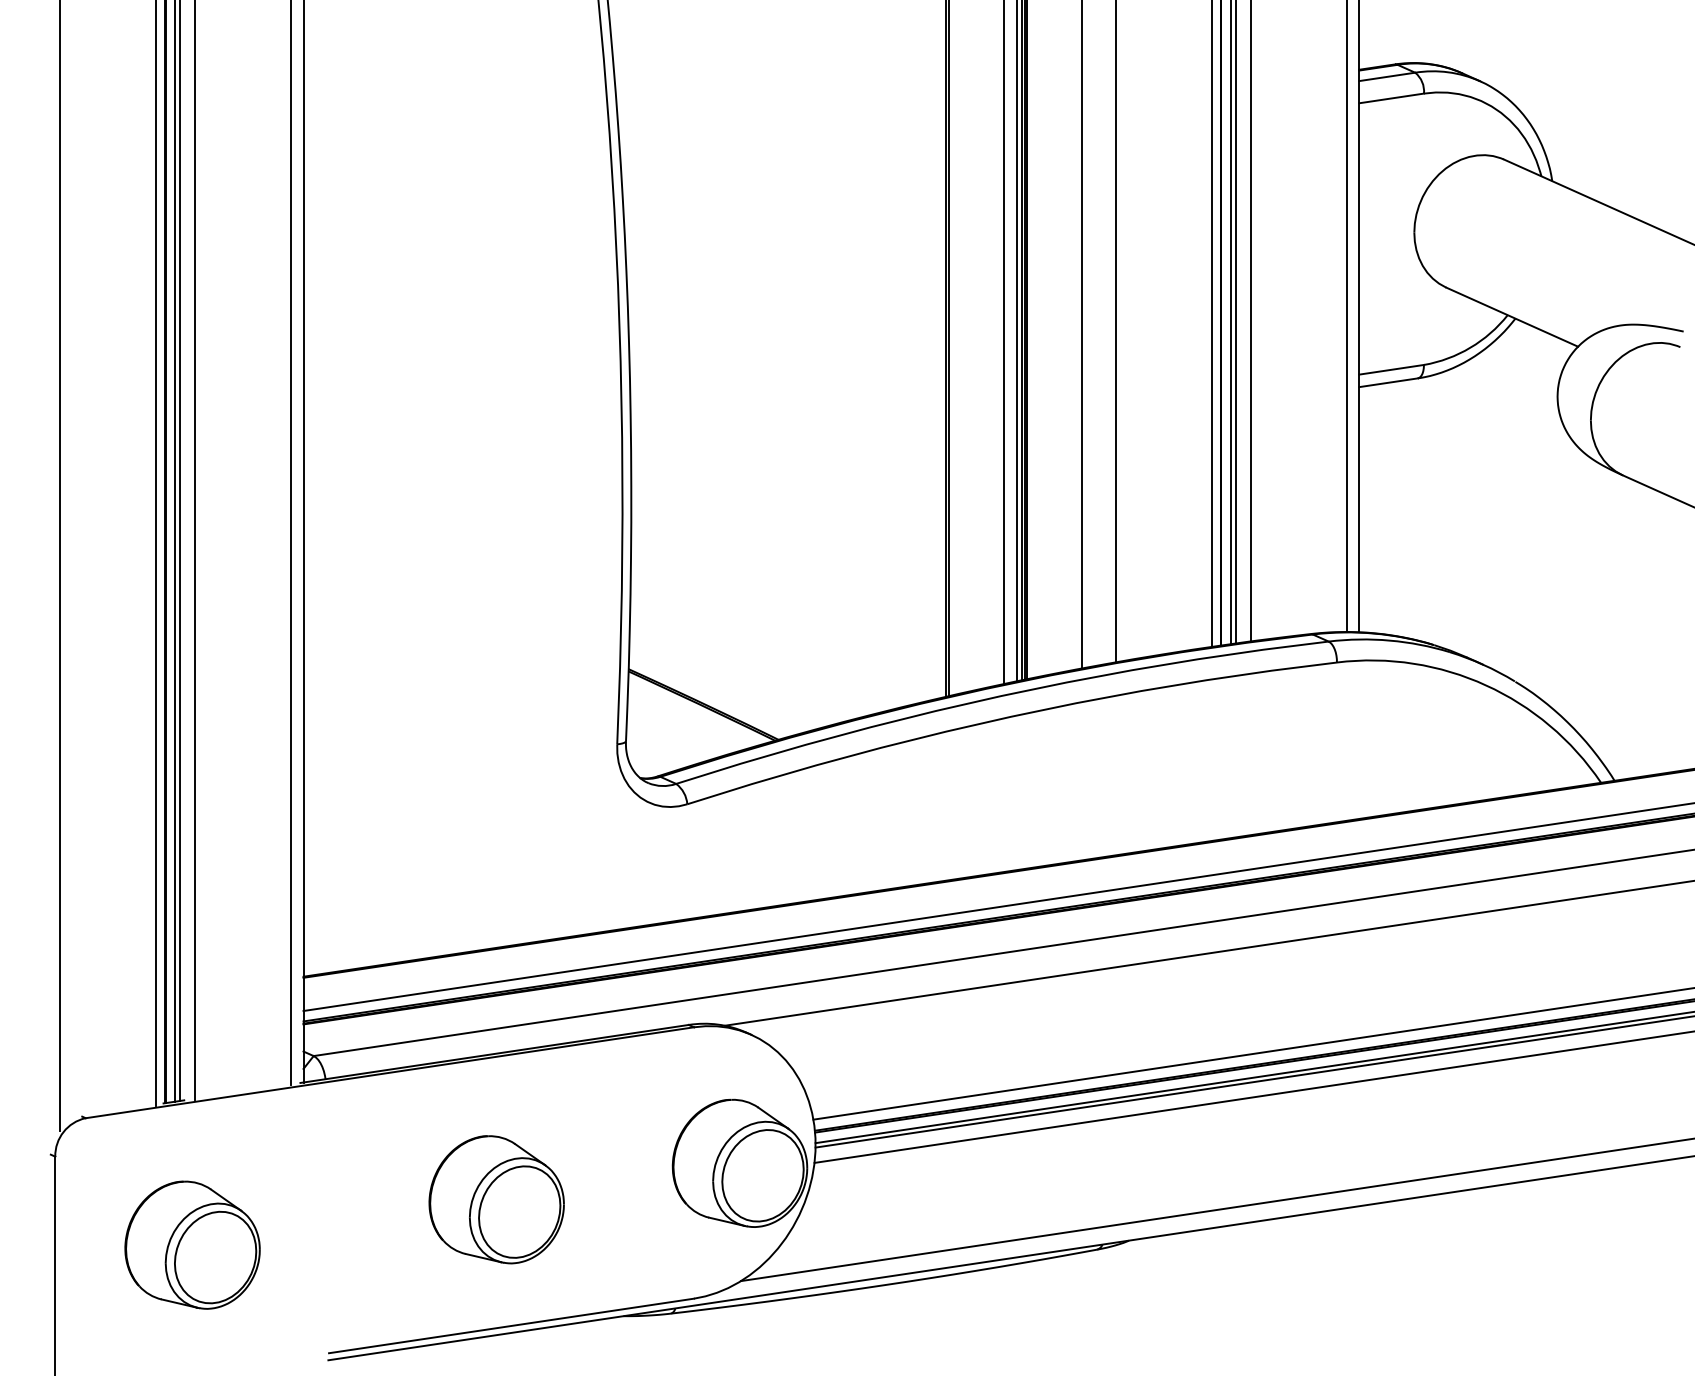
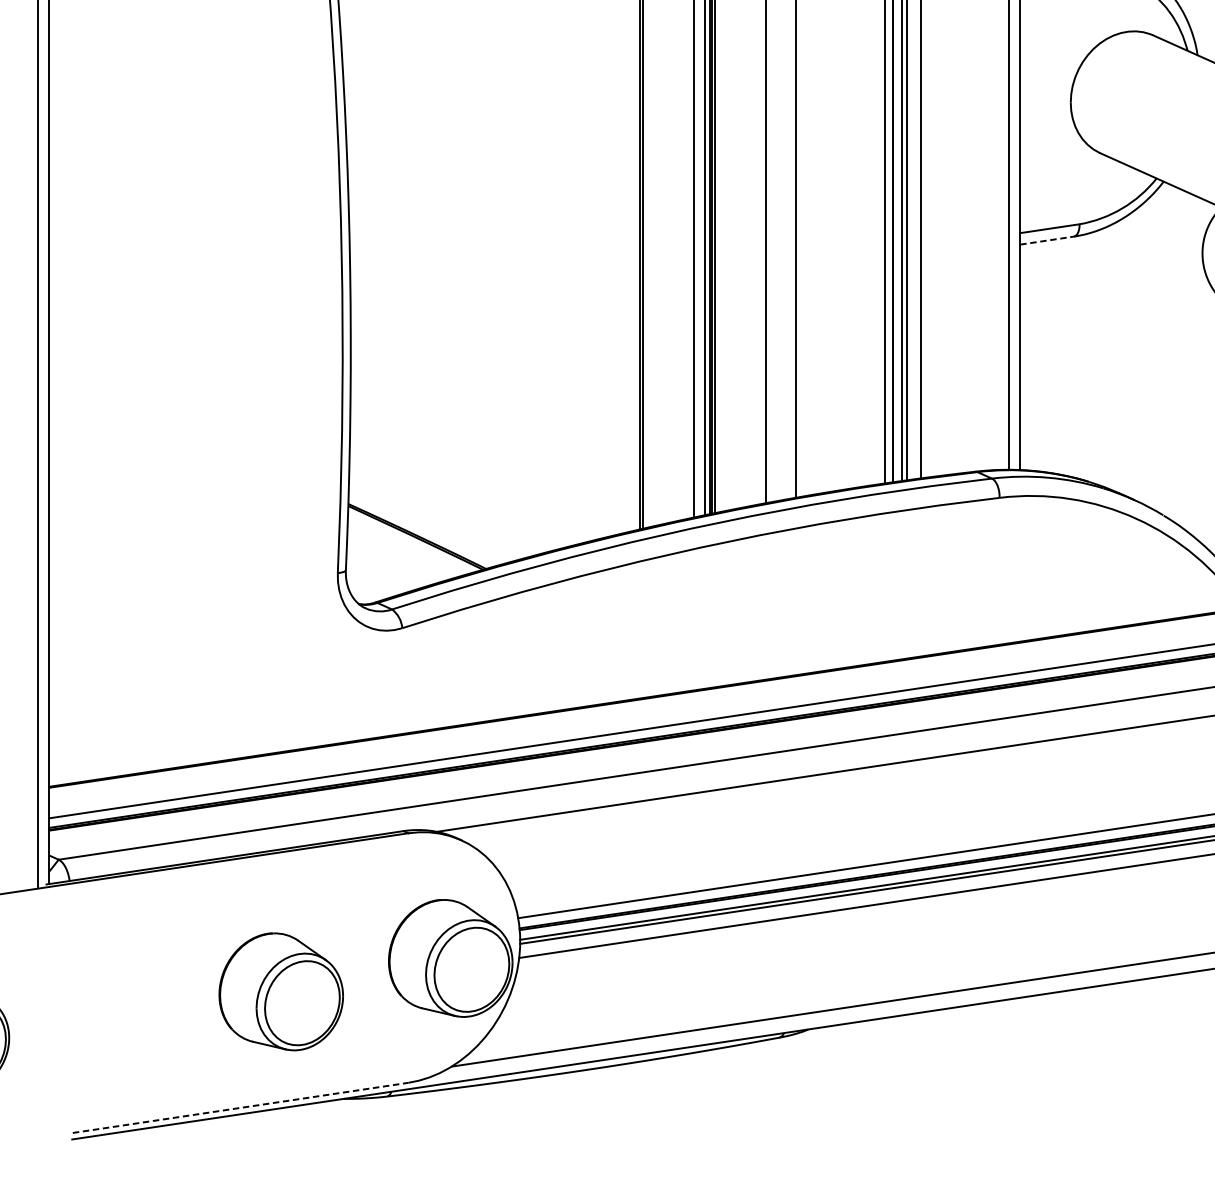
line: (1388, 382) -> (1047, 240), solid -> dashed
part: (496, 1199) -> (281, 991), moved
line: (511, 1325) -> (240, 1107), solid -> dashed

